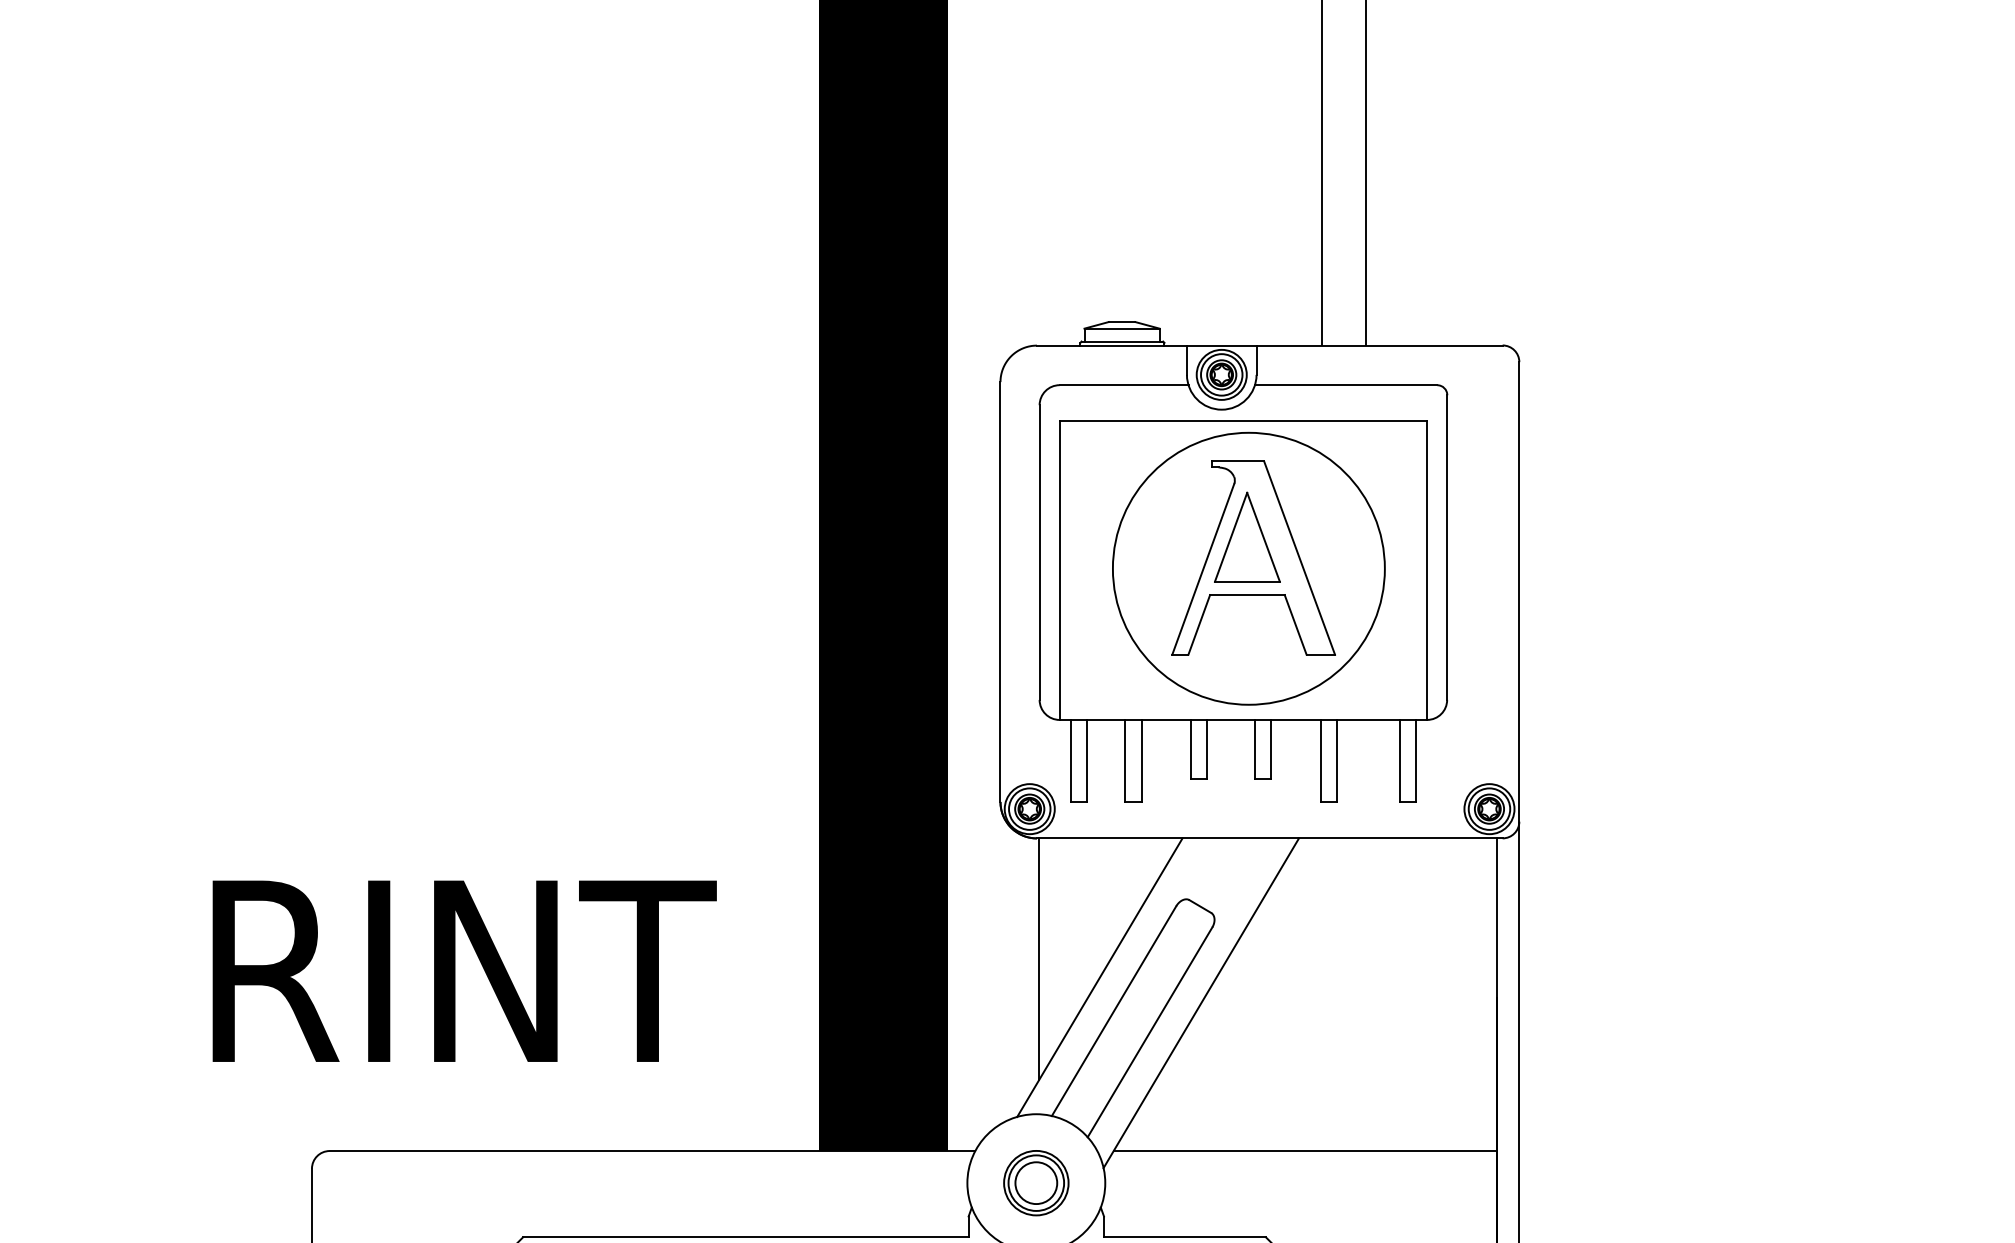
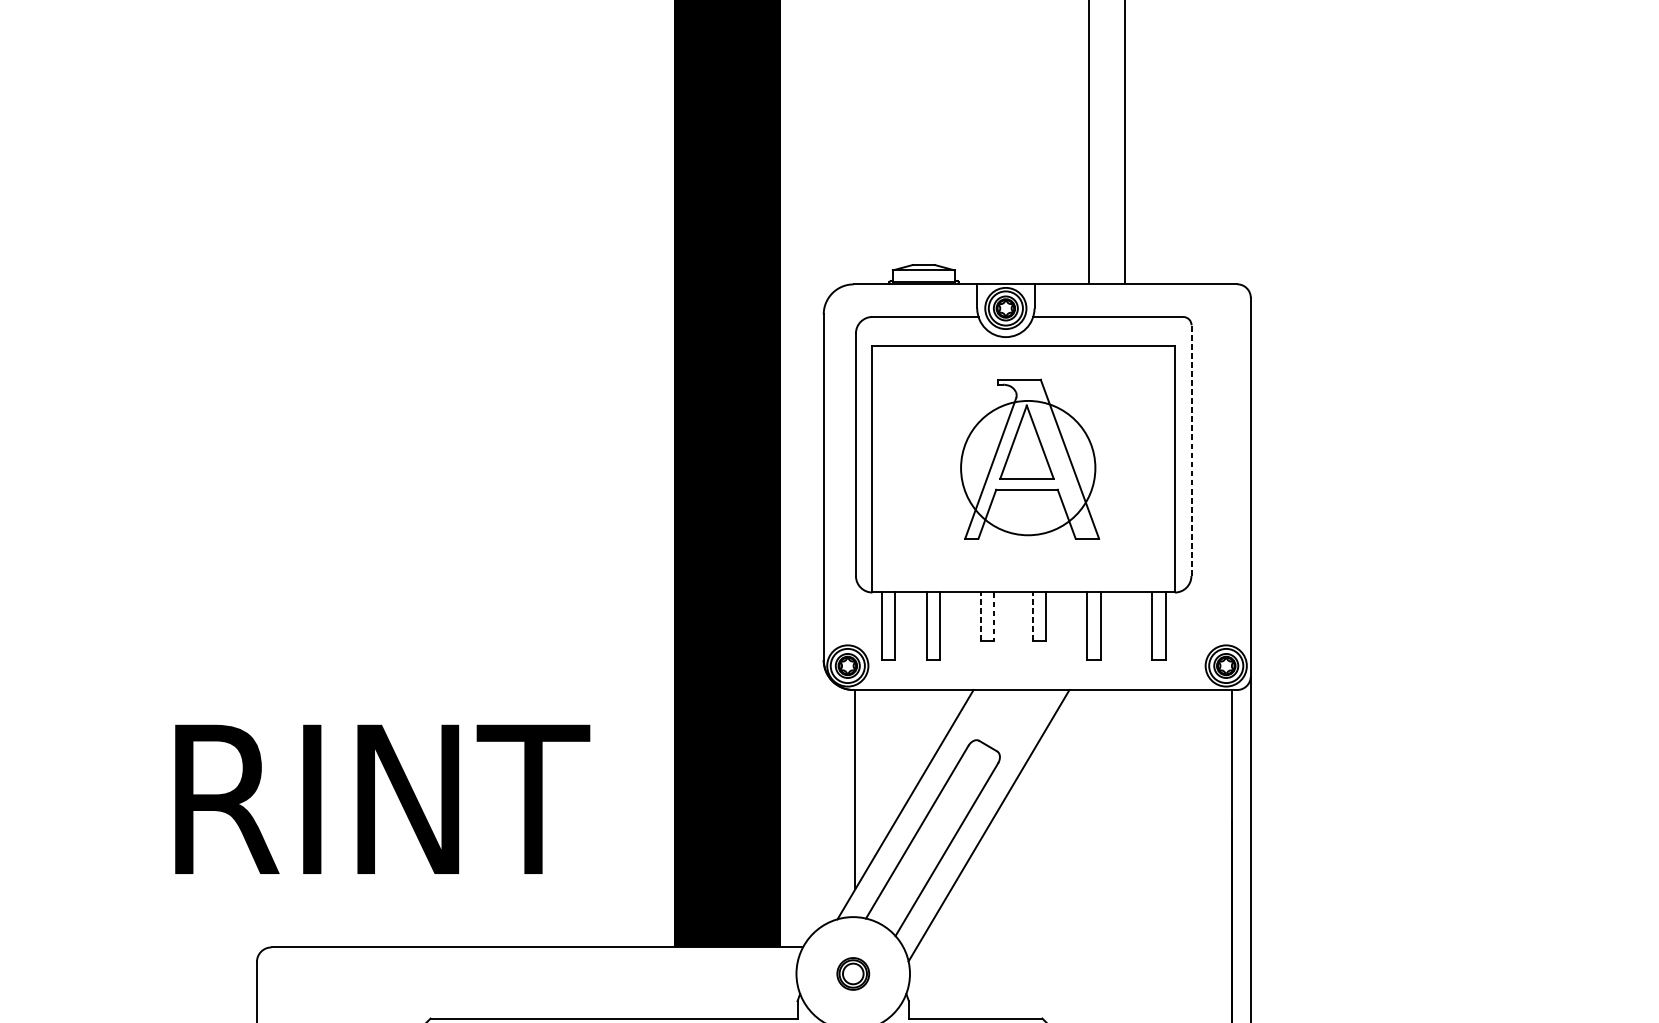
line: (1447, 547) -> (1191, 450), solid -> dashed
circle: (1248, 568) -> (1027, 467), size x0.6
line: (1191, 748) -> (980, 616), solid -> dashed
line: (1254, 748) -> (1032, 616), solid -> dashed
line: (1207, 749) -> (994, 616), solid -> dashed
line: (1304, 1151) -> (1073, 947), removed
part: (1036, 1183) -> (853, 974), size x0.6

